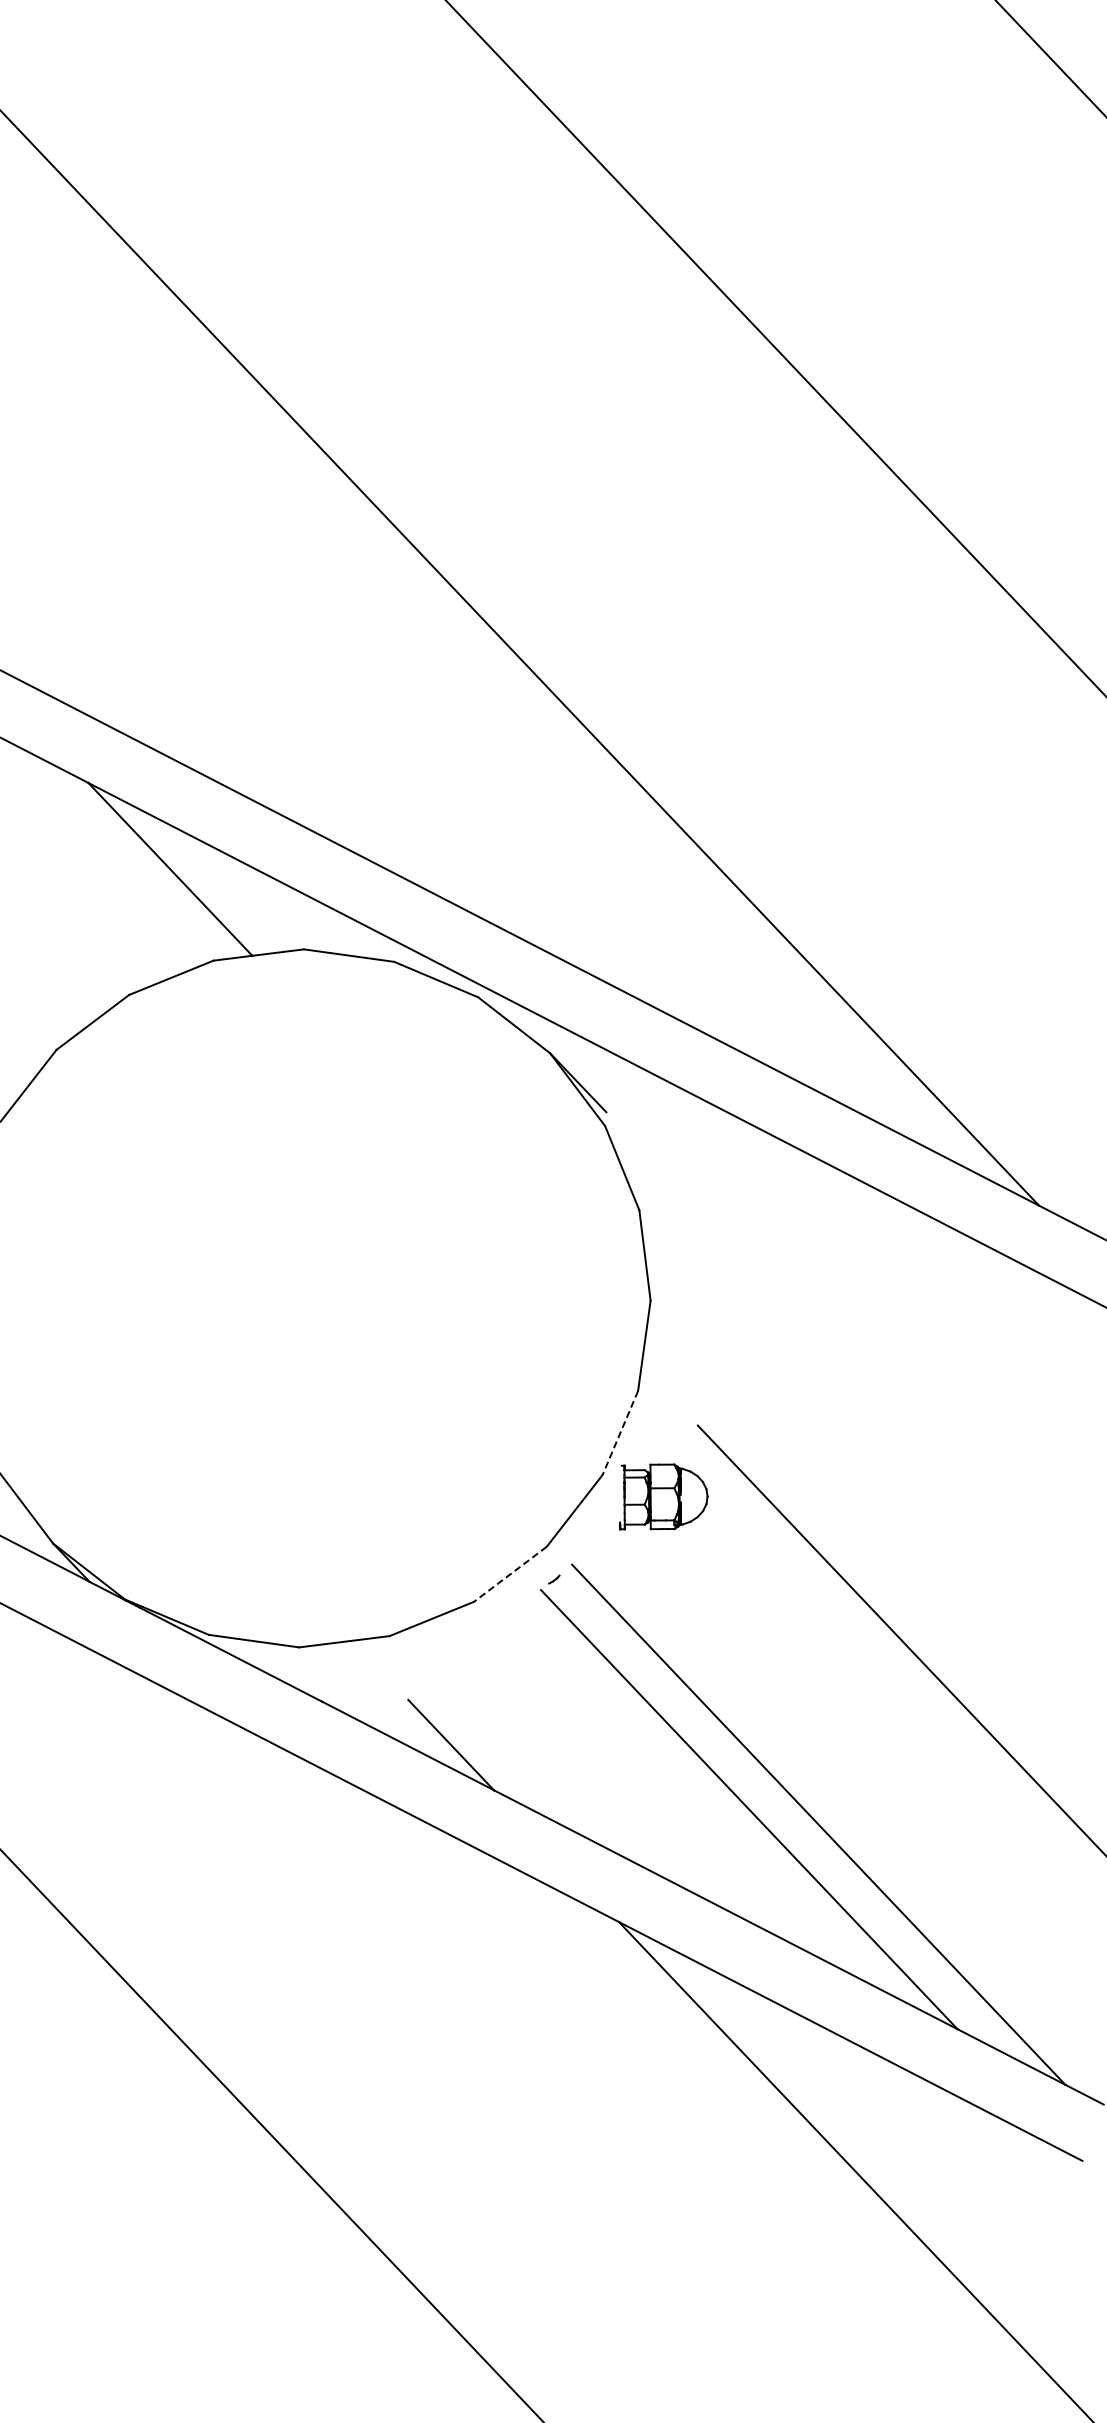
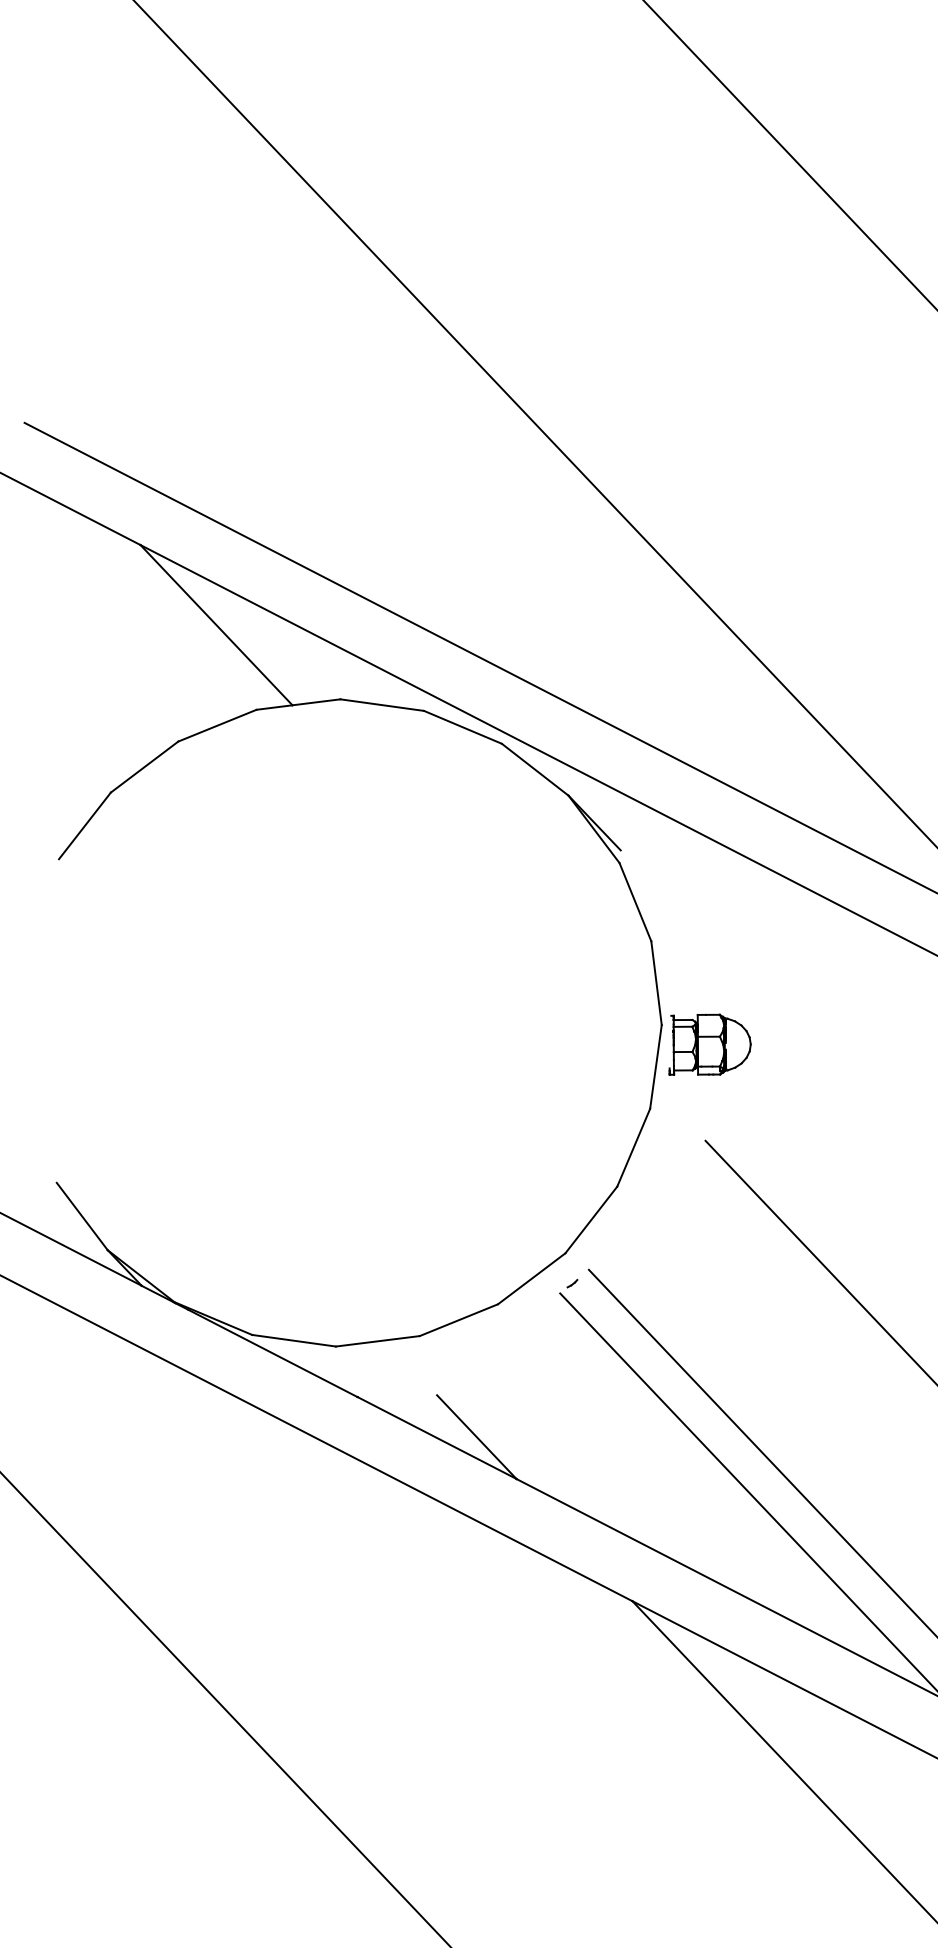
line: (620, 1432) -> (633, 1147), dashed -> solid
part: (663, 1496) -> (709, 1044), moved
line: (510, 1574) -> (531, 1278), dashed -> solid

